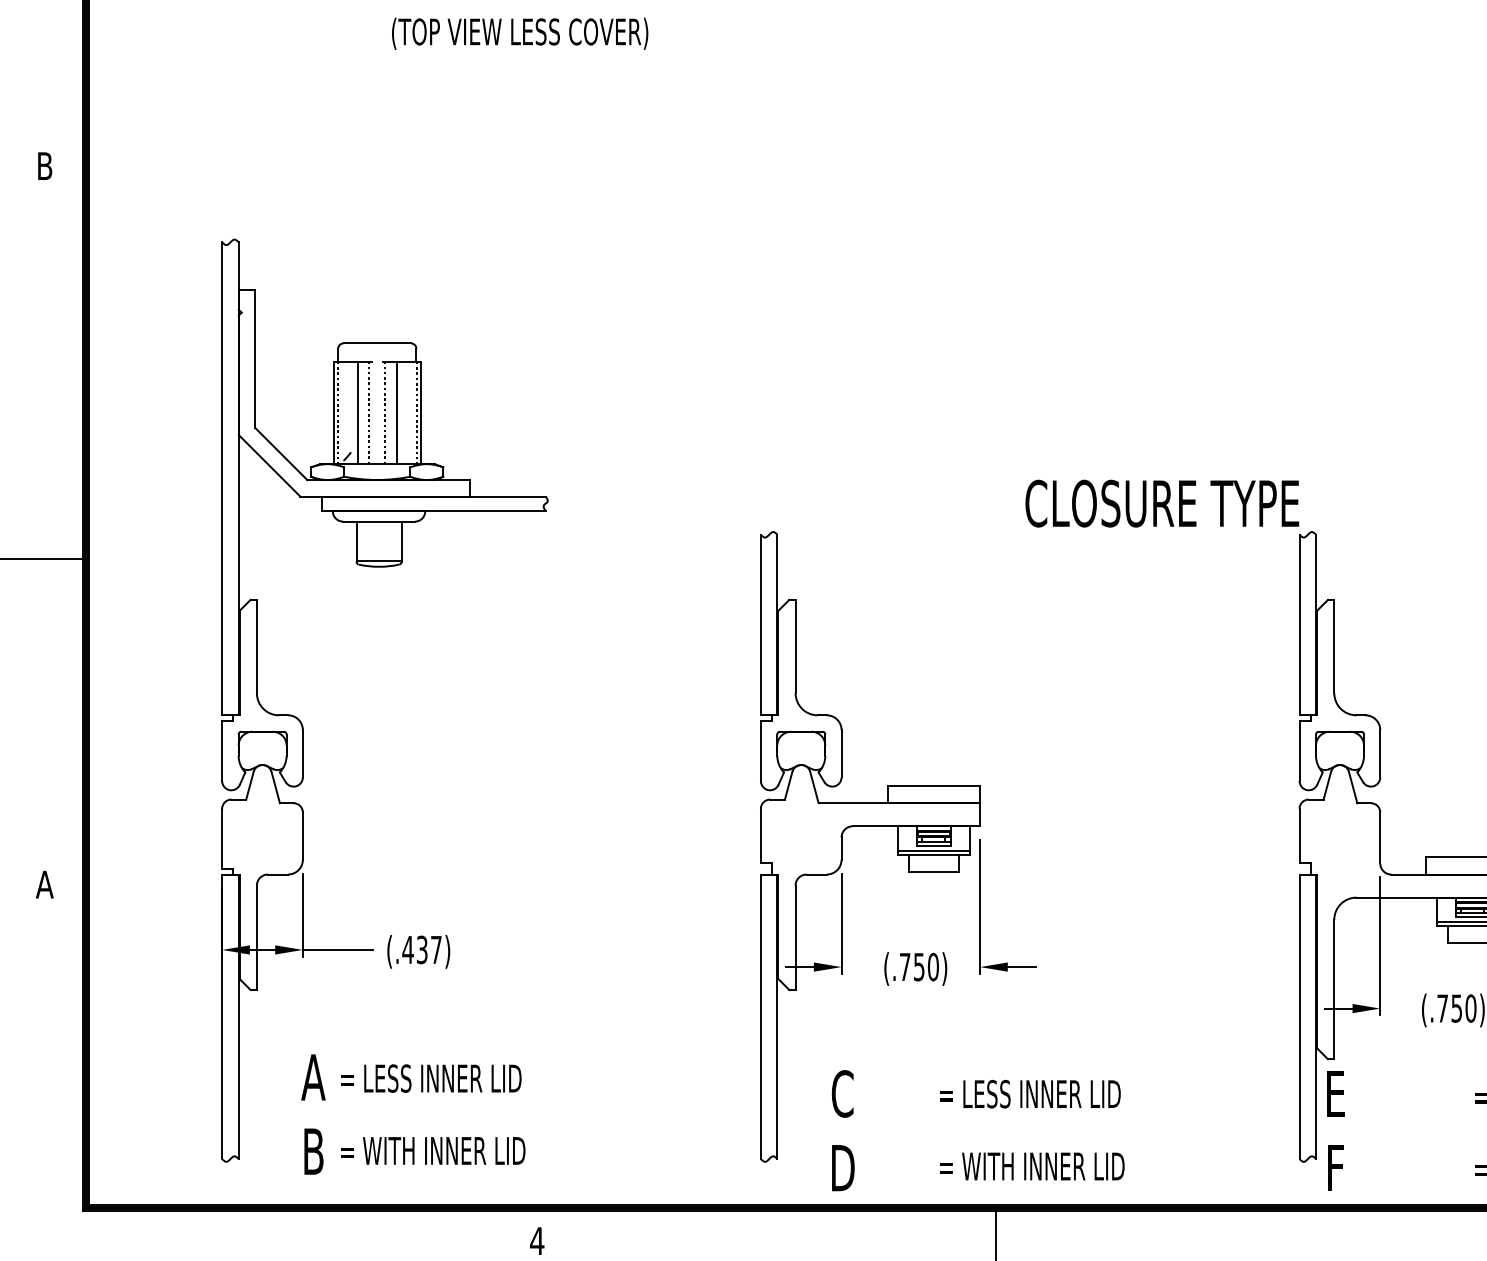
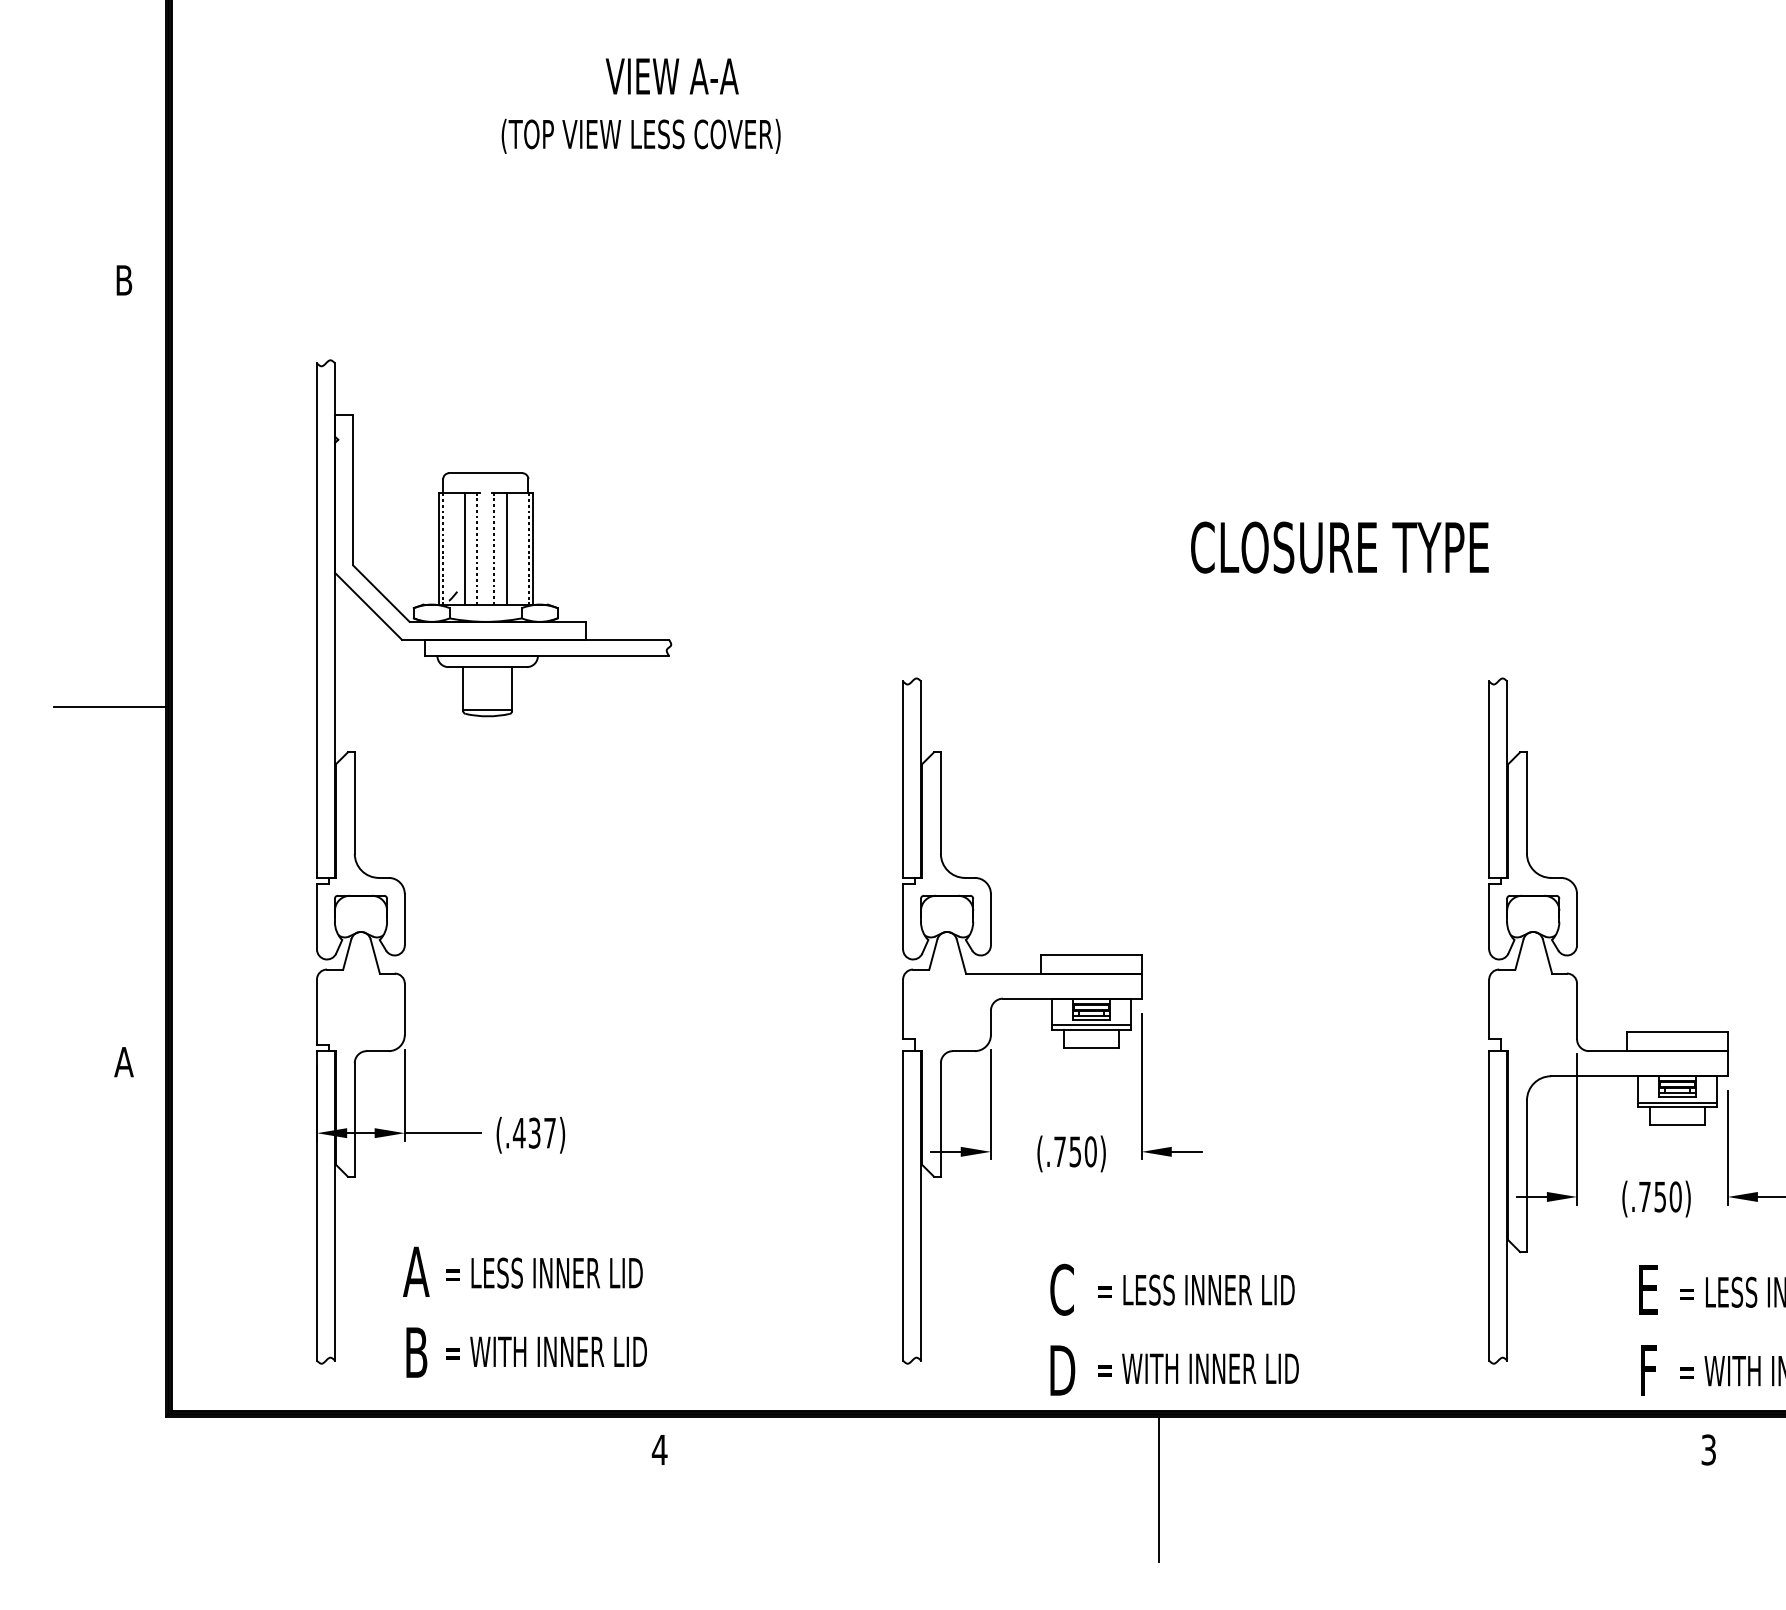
text: (1161, 503) -> (1339, 547), moved
text: (843, 1130) -> (1062, 1329), moved
text: (1335, 1131) -> (1648, 1330), moved

